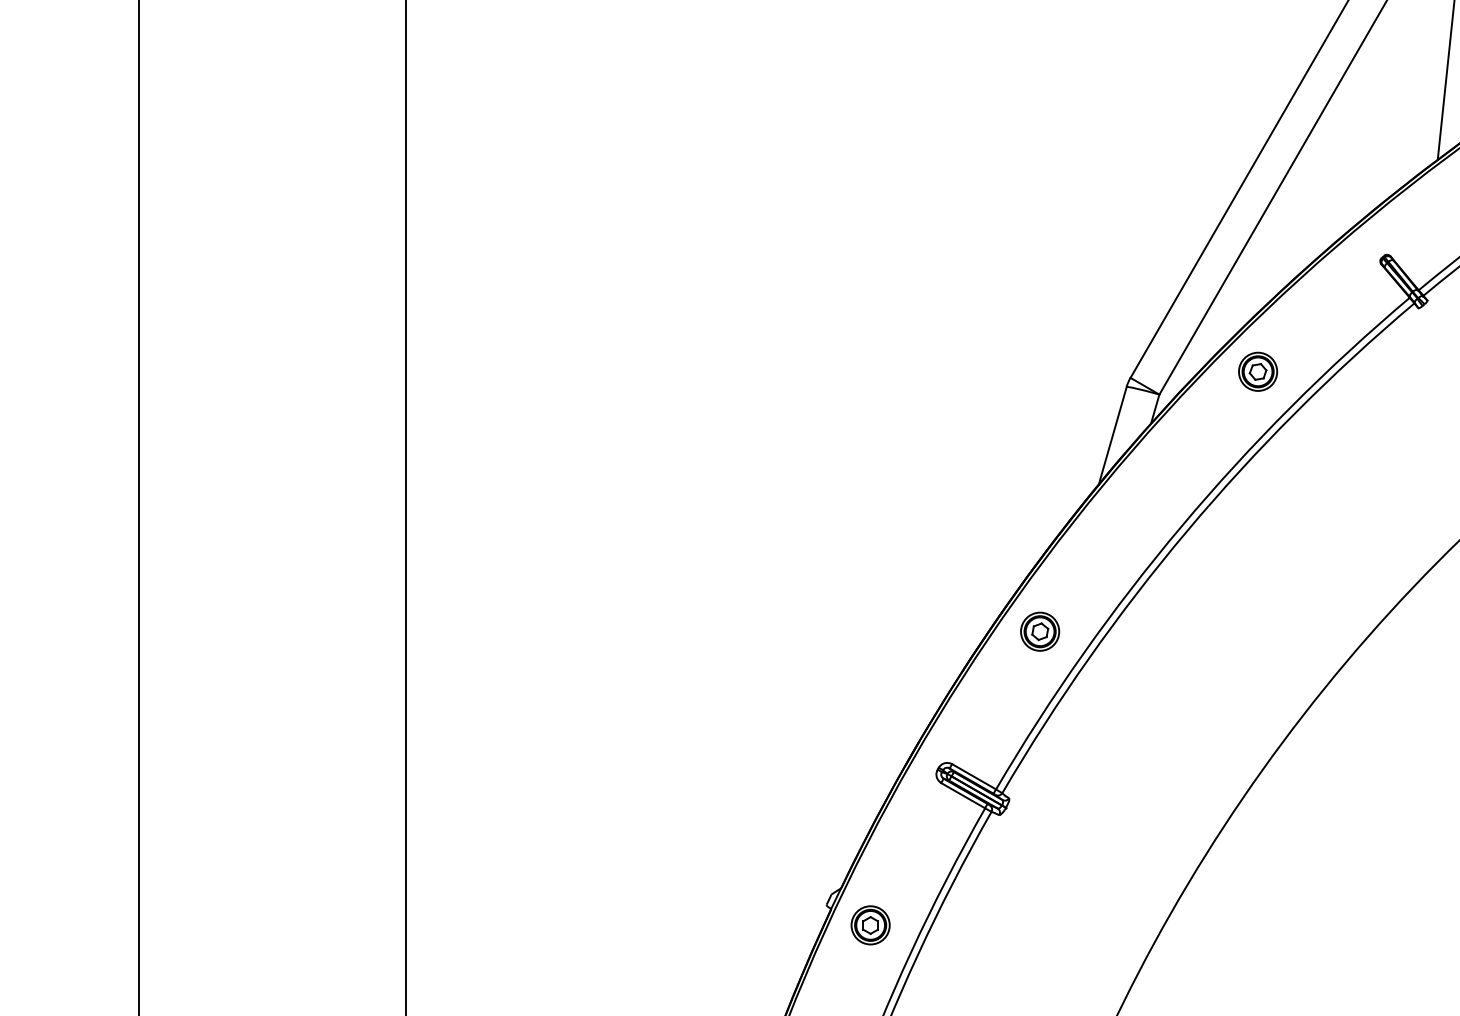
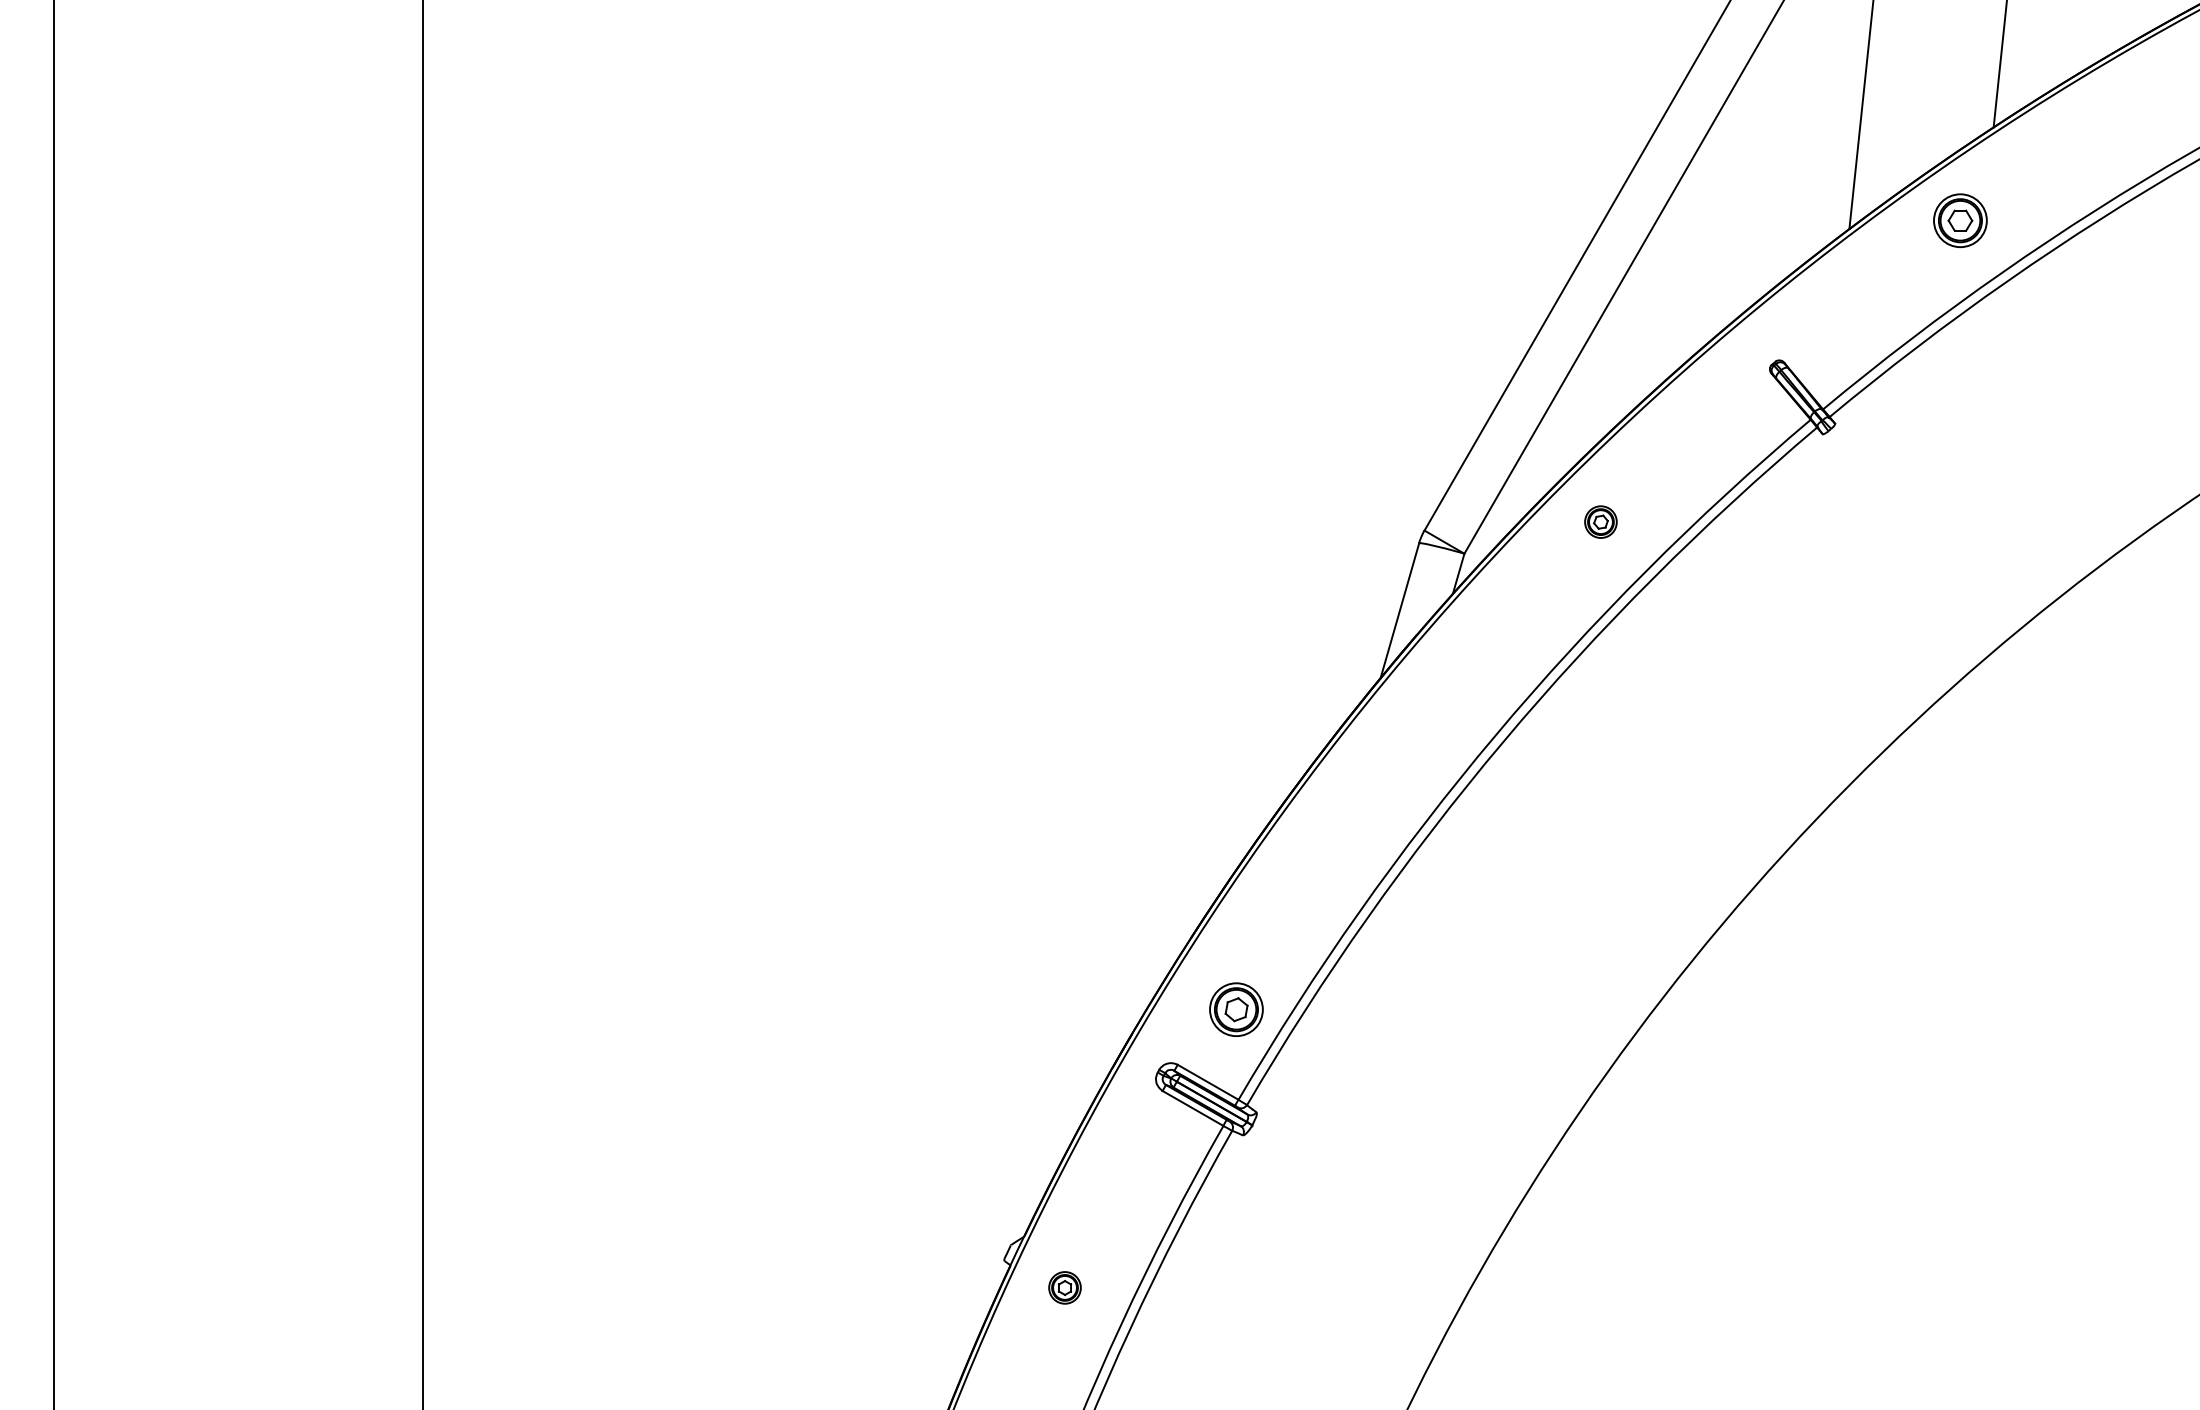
part: (1257, 371) -> (1600, 521), size x0.6
part: (1040, 631) -> (1236, 1009), moved
part: (870, 925) -> (1064, 1287), size x0.6

